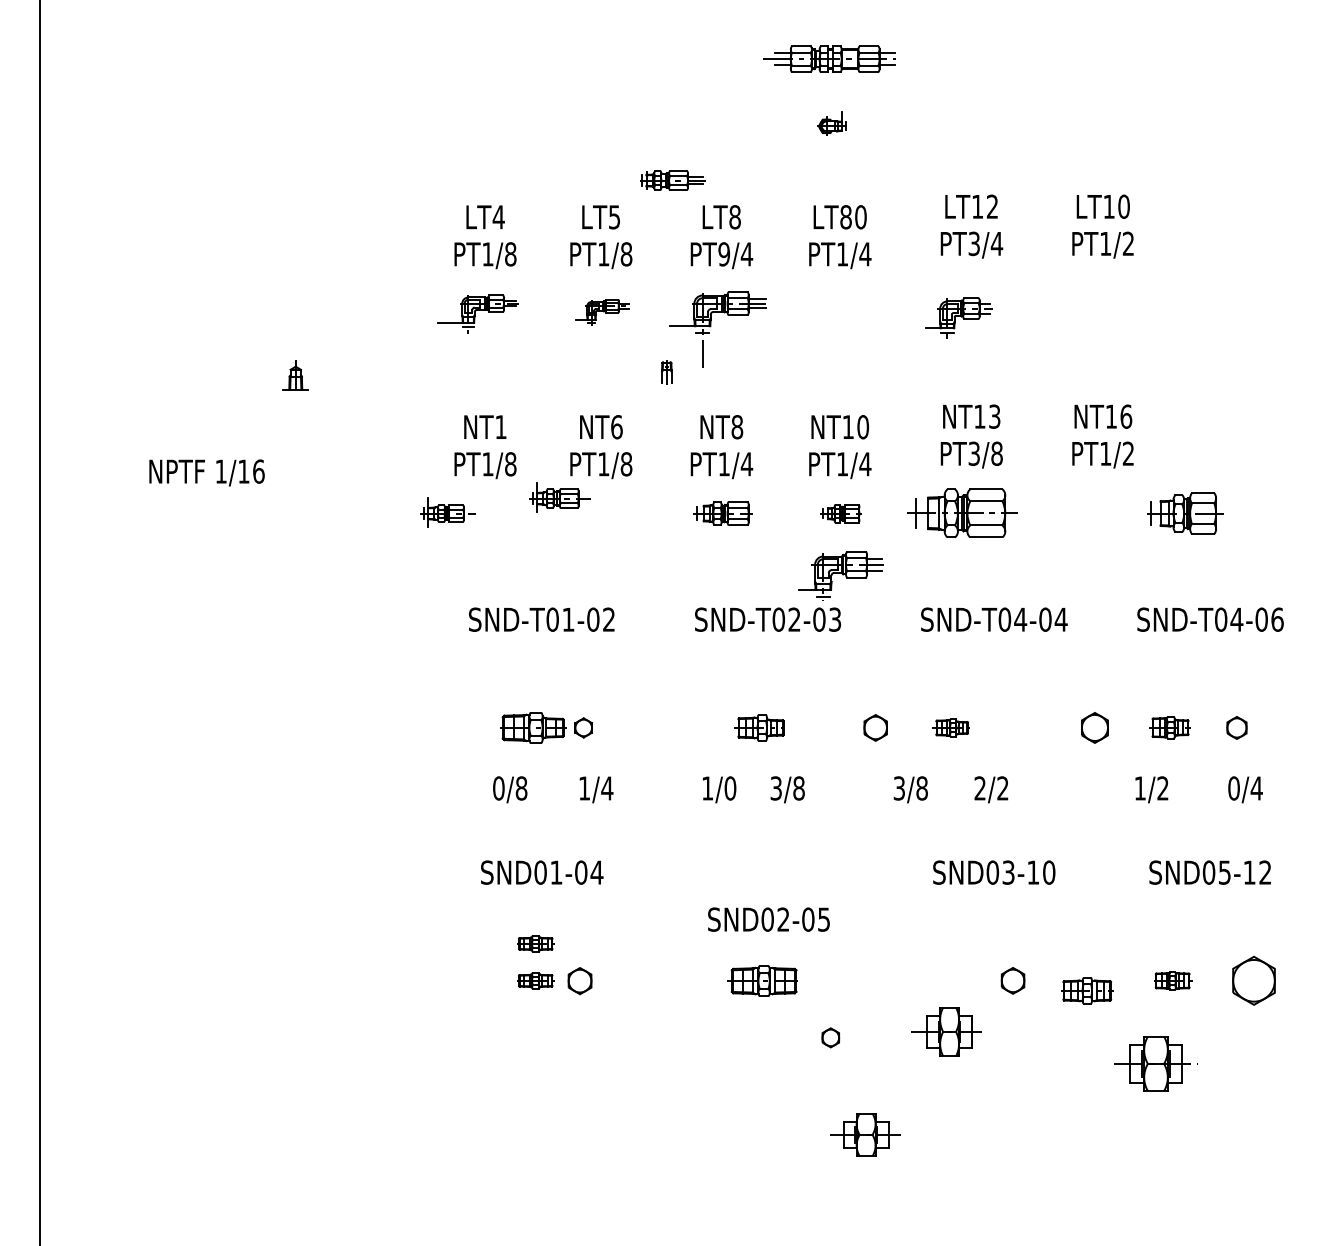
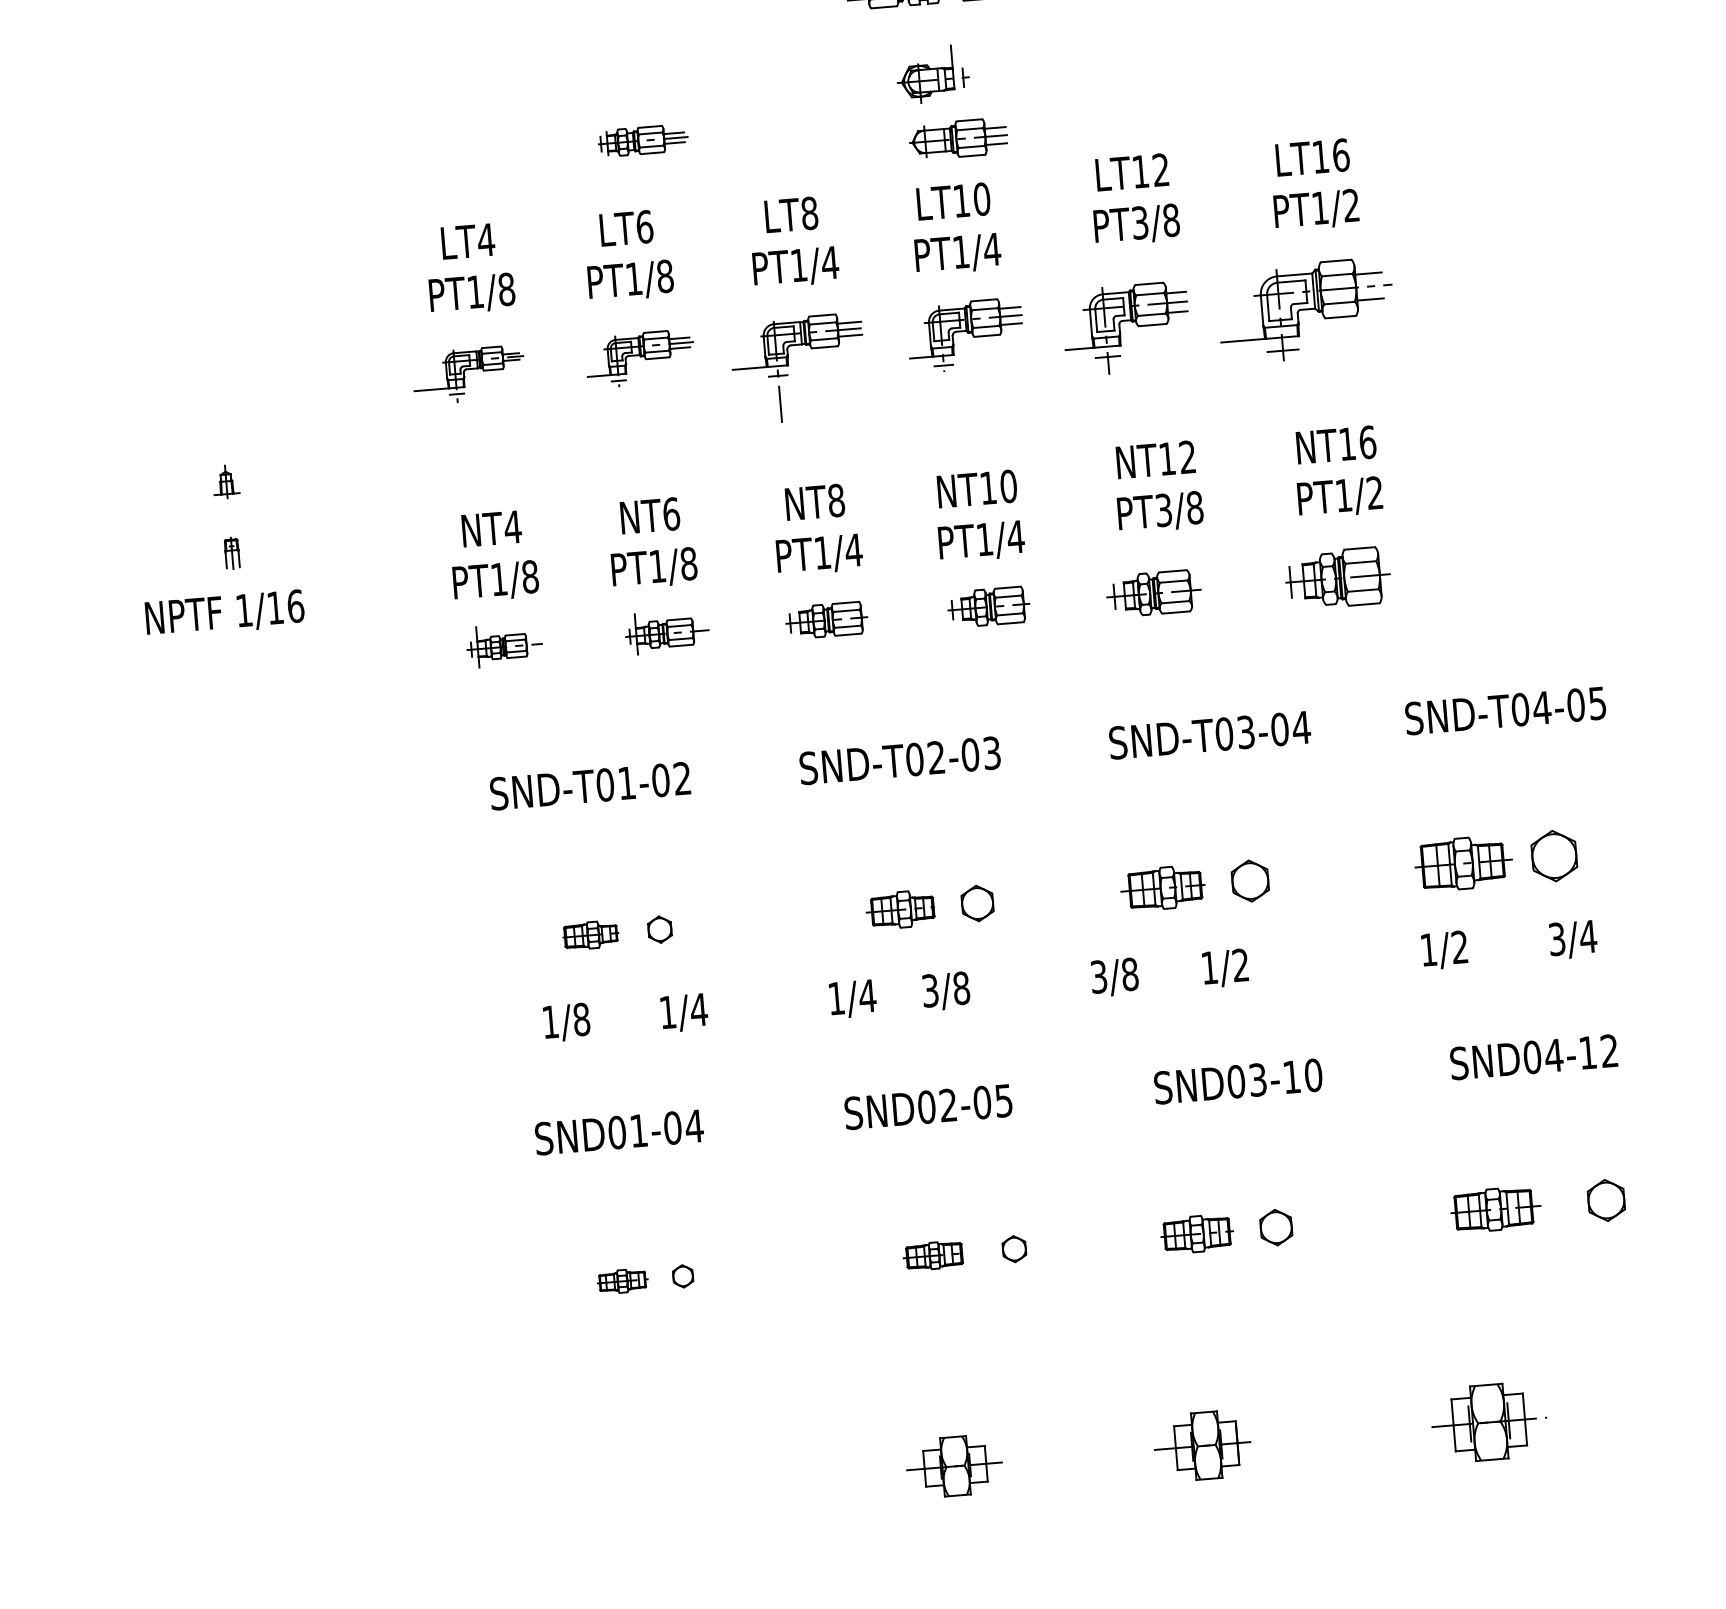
part: (832, 123) -> (932, 74), size x1.67
part: (847, 171) -> (958, 138), added
part: (672, 180) -> (643, 140), moved
text: (1123, 206) -> (1340, 154), LT10 -> LT16
text: (614, 217) -> (644, 227), LT5 -> LT6
text: (845, 217) -> (960, 201), LT80 -> LT10
text: (996, 243) -> (1170, 219), PT3/4 -> PT3/8
text: (724, 254) -> (799, 265), PT9/4 -> PT1/4
part: (602, 312) -> (638, 358), size x1.43
part: (1089, 317) -> (1306, 310), added
part: (957, 319) -> (1125, 328), size x1.43
part: (666, 372) -> (231, 553), moved
part: (295, 377) -> (225, 482), size x0.71
text: (994, 416) -> (1187, 456), NT13 -> NT12
text: (500, 426) -> (512, 526), NT1 -> NT4
text: (206, 472) -> (224, 613), moved
part: (559, 497) -> (666, 632), moved
part: (447, 512) -> (503, 645), moved
part: (841, 513) -> (988, 607), size x1.43
part: (961, 513) -> (1153, 593), size x0.62
part: (1185, 513) -> (1337, 578), moved
part: (840, 575) -> (964, 334), moved
text: (1020, 619) -> (1245, 732), SND-T04-04 -> SND-T03-04
text: (1277, 619) -> (1597, 703), SND-T04-06 -> SND-T04-05
part: (533, 727) -> (591, 934), size x0.62
part: (875, 727) -> (977, 902), moved
part: (950, 727) -> (1162, 887), size x1.67
part: (1094, 727) -> (1249, 880), moved
part: (1170, 727) -> (1463, 862), size x1.67
part: (1236, 727) -> (1553, 855), size x1.67
text: (498, 788) -> (550, 1022), 0/8 -> 1/8
text: (730, 788) -> (867, 996), 1/0 -> 1/4
text: (979, 788) -> (1208, 968), 2/2 -> 1/2
text: (1233, 788) -> (1556, 939), 0/4 -> 3/4
text: (1224, 872) -> (1553, 1055), SND05-12 -> SND04-12
text: (768, 919) -> (927, 1106), moved
part: (535, 943) -> (618, 1230), removed
part: (579, 980) -> (682, 1275), size x0.62
part: (762, 980) -> (933, 1255), size x0.62
part: (1173, 980) -> (1495, 1209), size x1.67
part: (1254, 980) -> (1606, 1199), size x0.62
part: (1087, 990) -> (1197, 1233), moved
part: (946, 1031) -> (1202, 1445), moved
part: (830, 1037) -> (1013, 1248), moved
part: (1155, 1063) -> (1488, 1421), moved
part: (865, 1134) -> (954, 1465), moved

